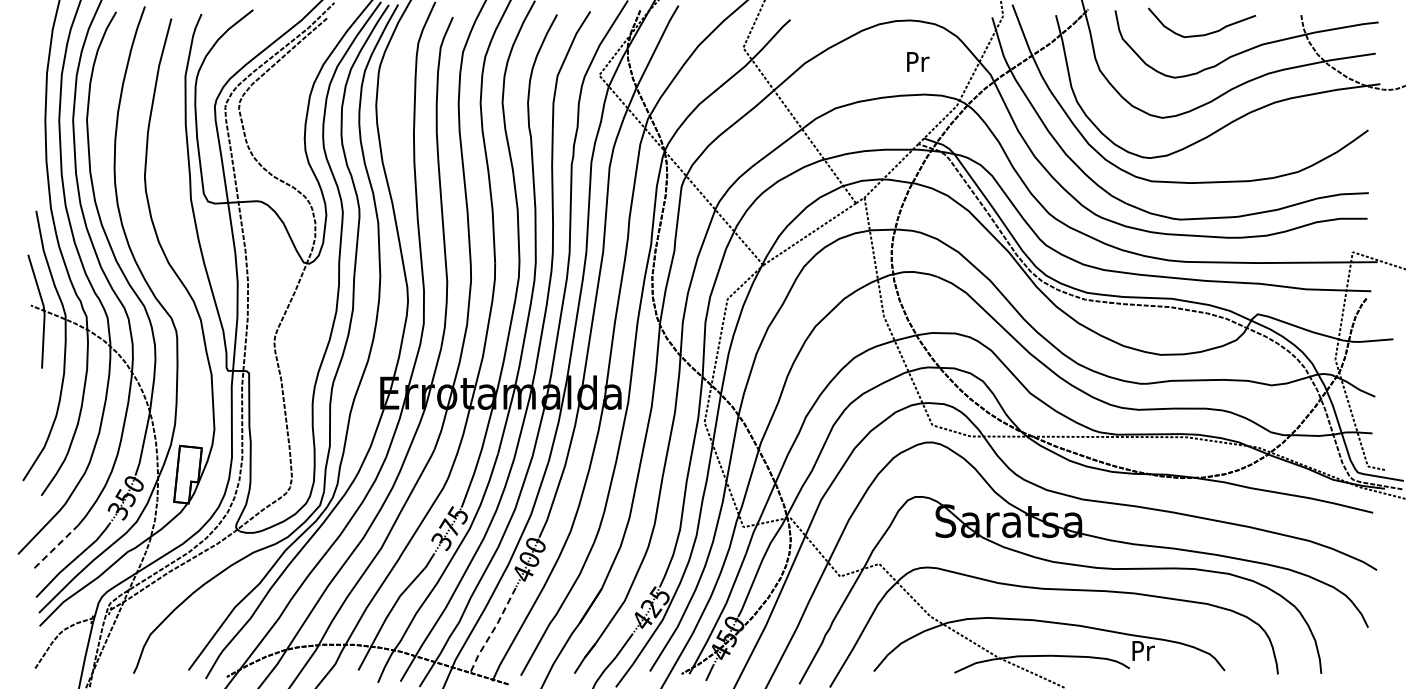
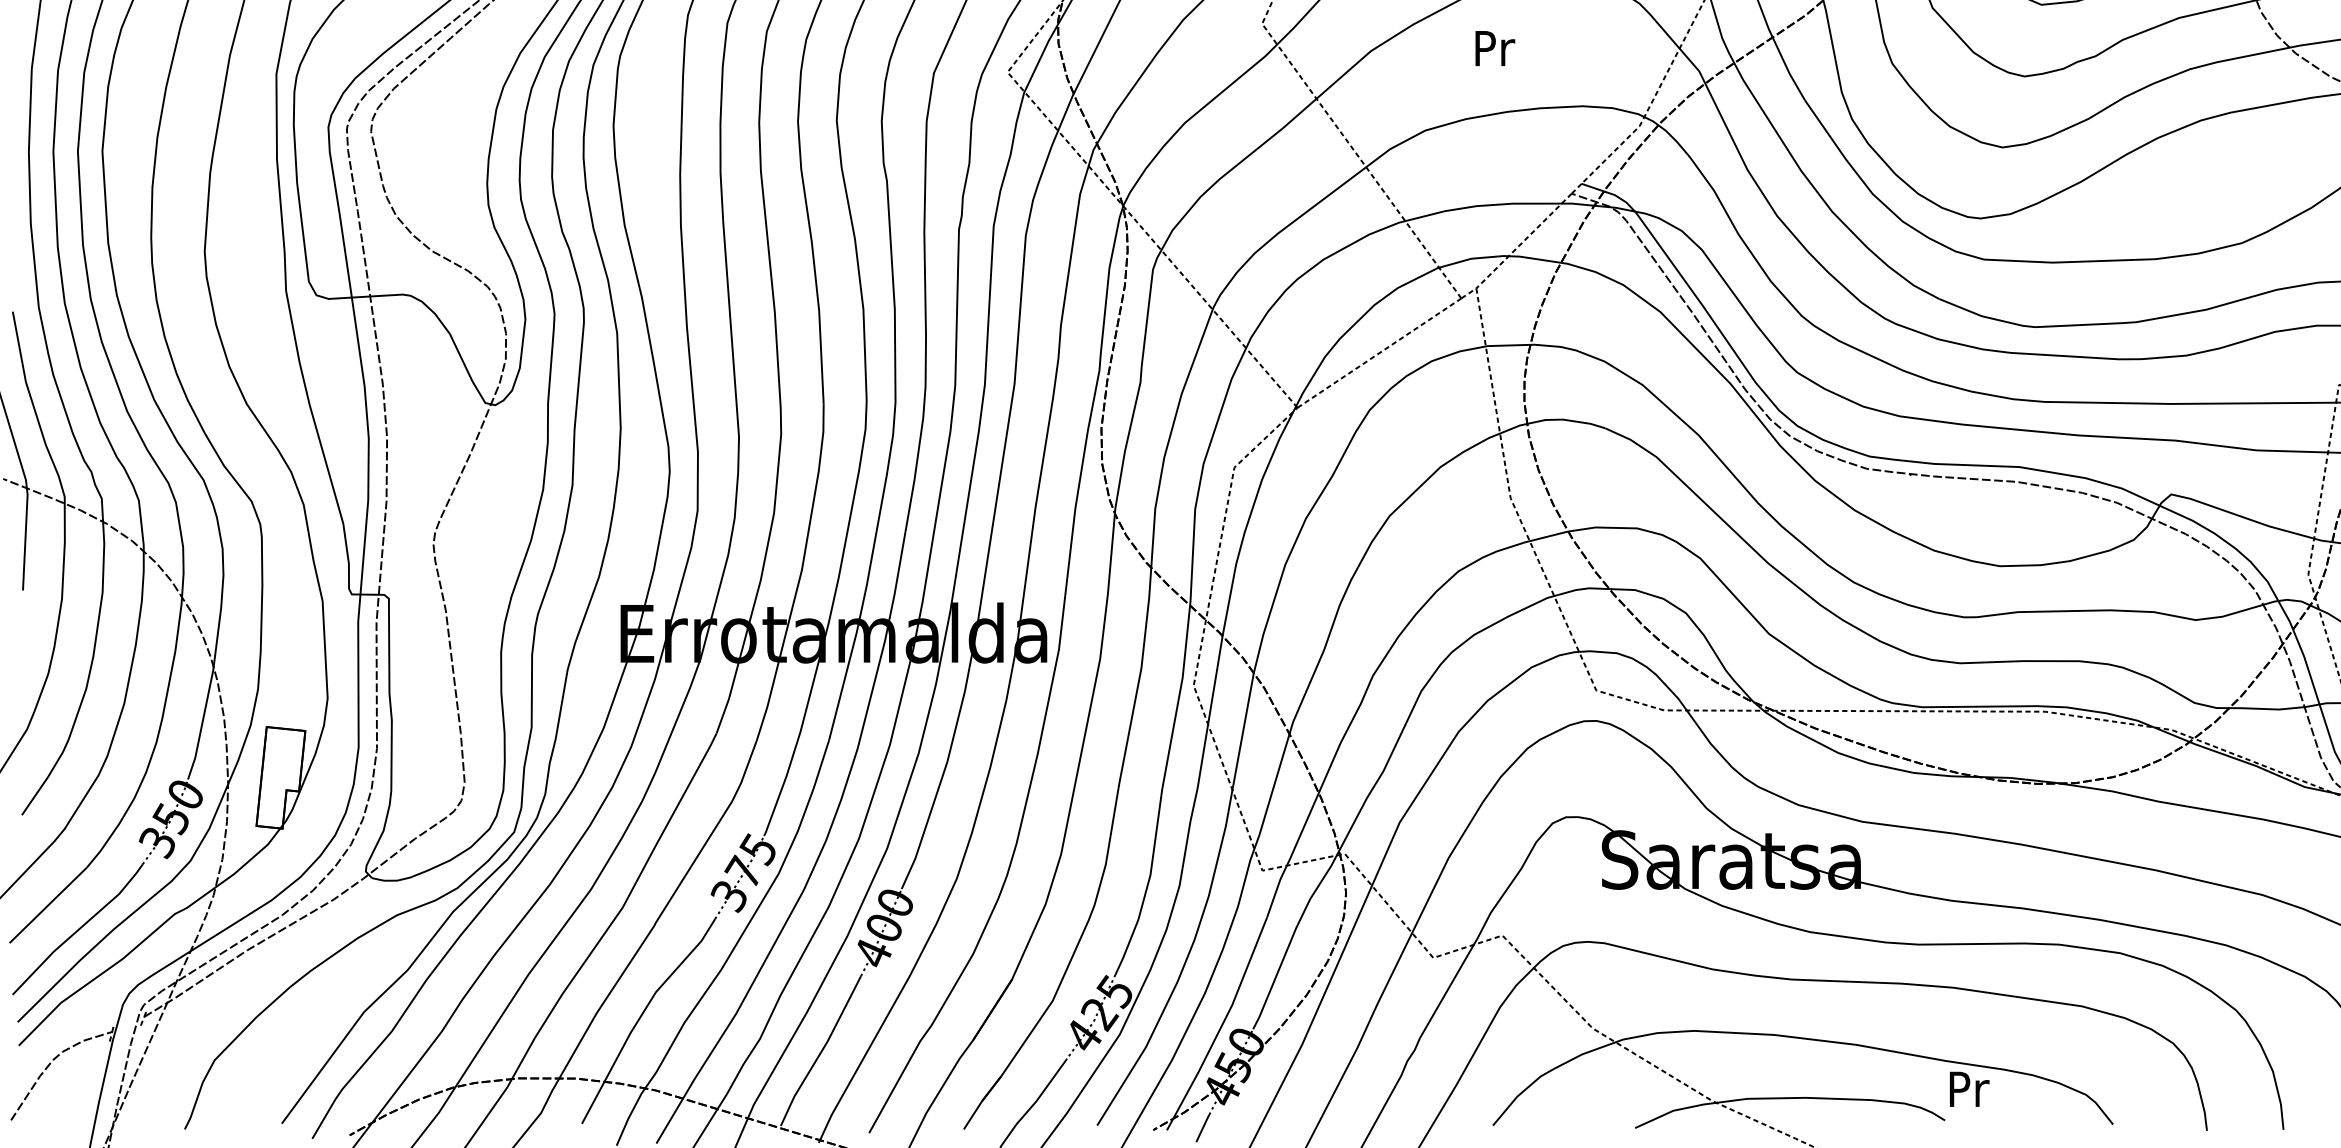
text: (918, 61) -> (1495, 47), moved
line: (56, 546) -> (48, 904), dashed -> solid
line: (493, 629) -> (820, 1051), dashed -> solid

